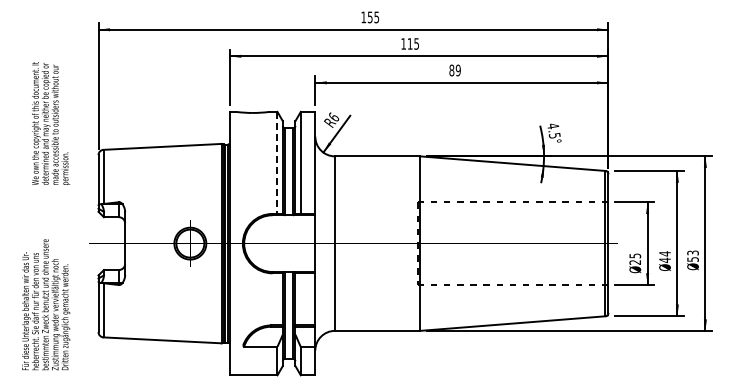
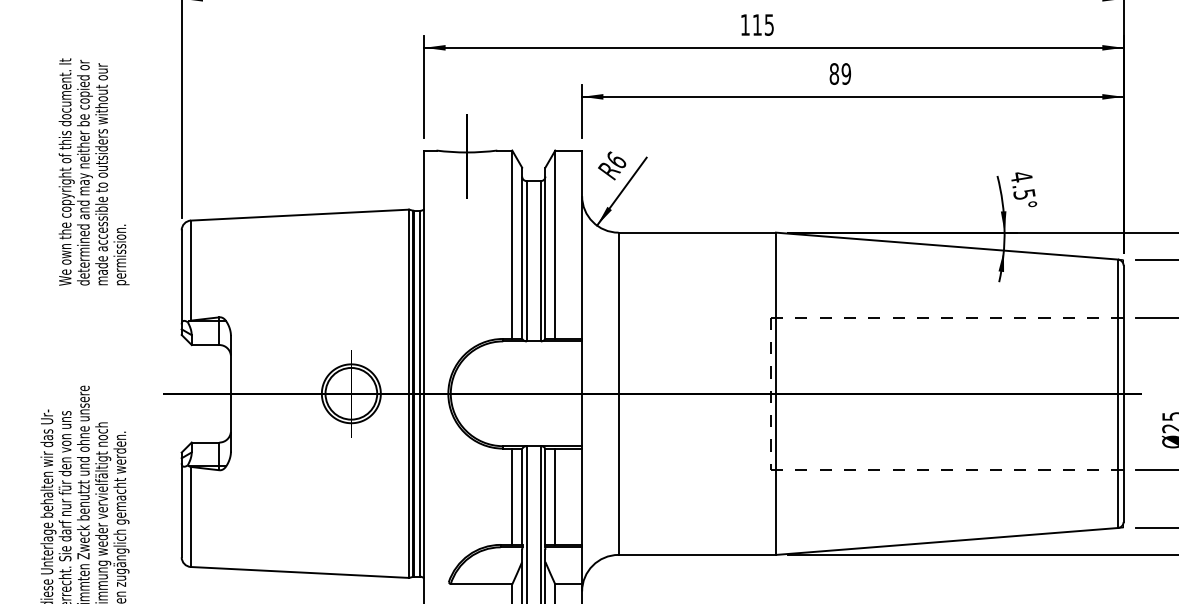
line: (277, 162) -> (512, 243), dashed -> solid
line: (277, 299) -> (512, 496), added
line: (300, 299) -> (554, 496), added

